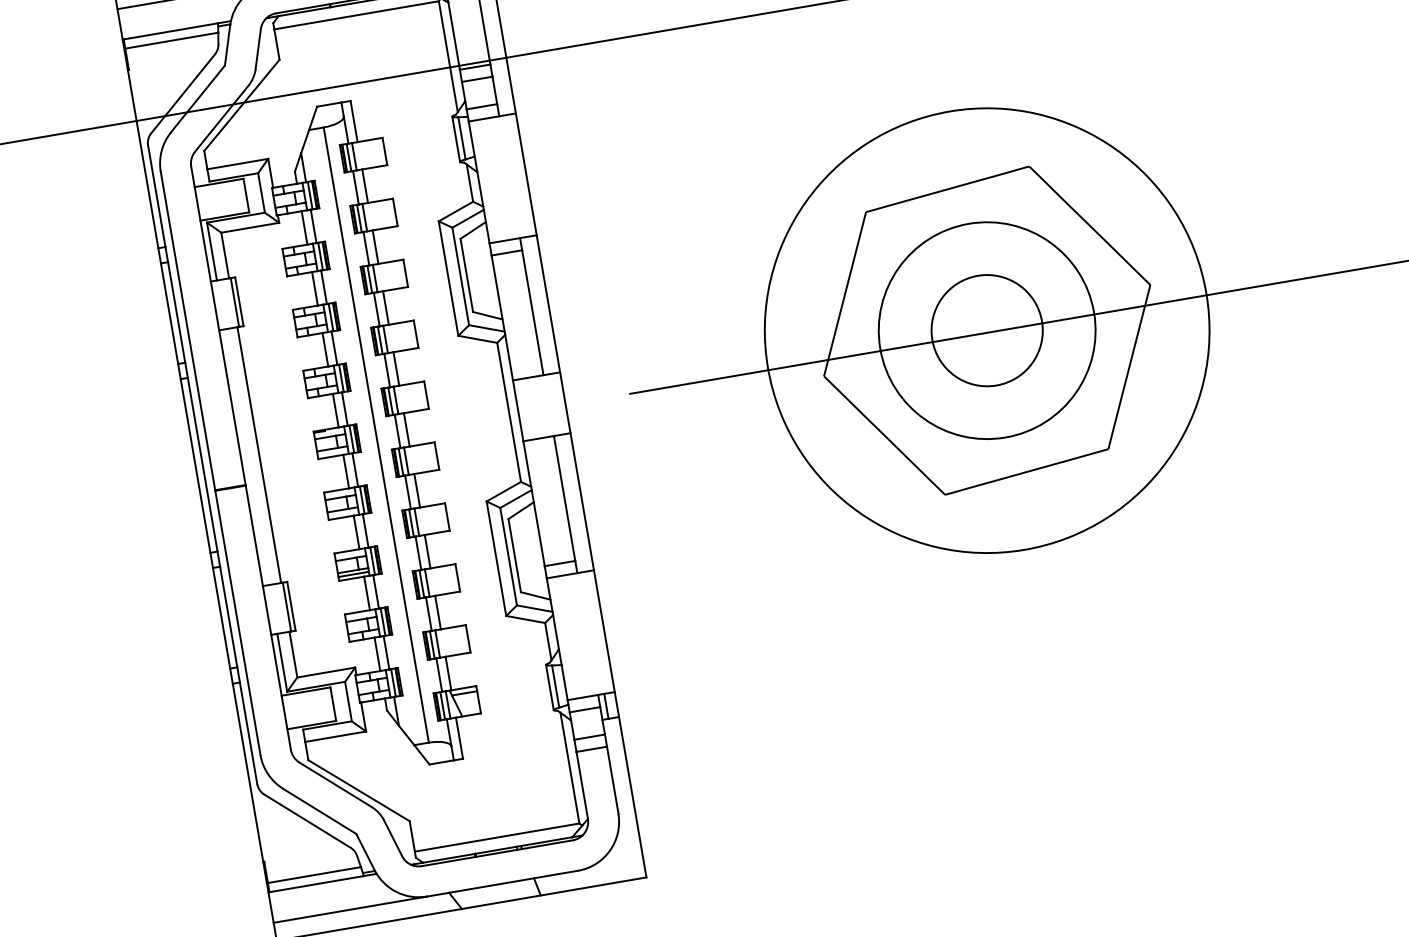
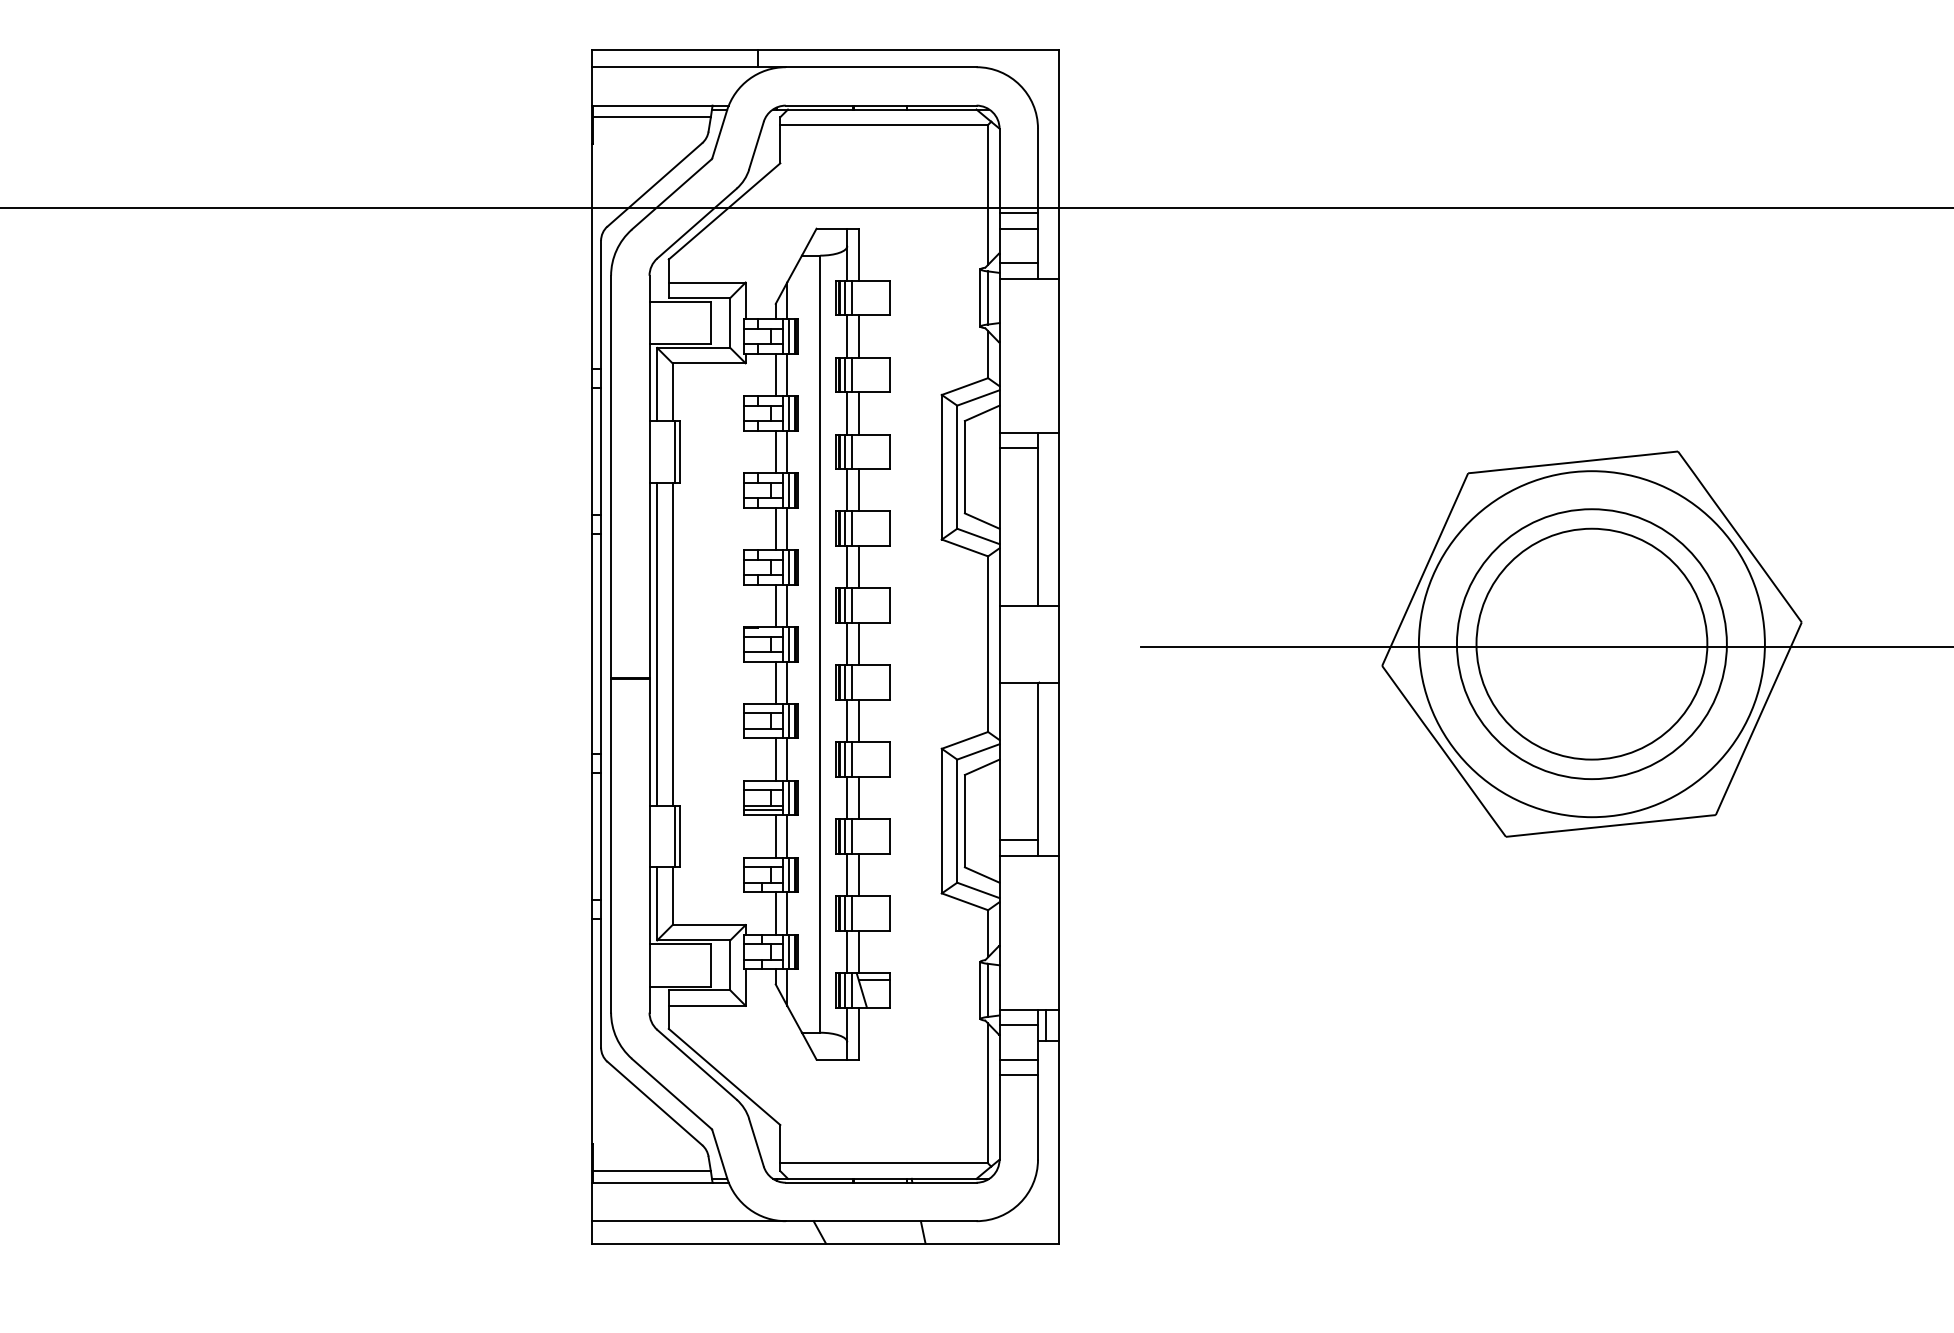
circle: (986, 330) -> (1591, 643), size x1.67
circle: (986, 330) -> (1591, 644), size x0.62
line: (247, 456) -> (657, 643), added

